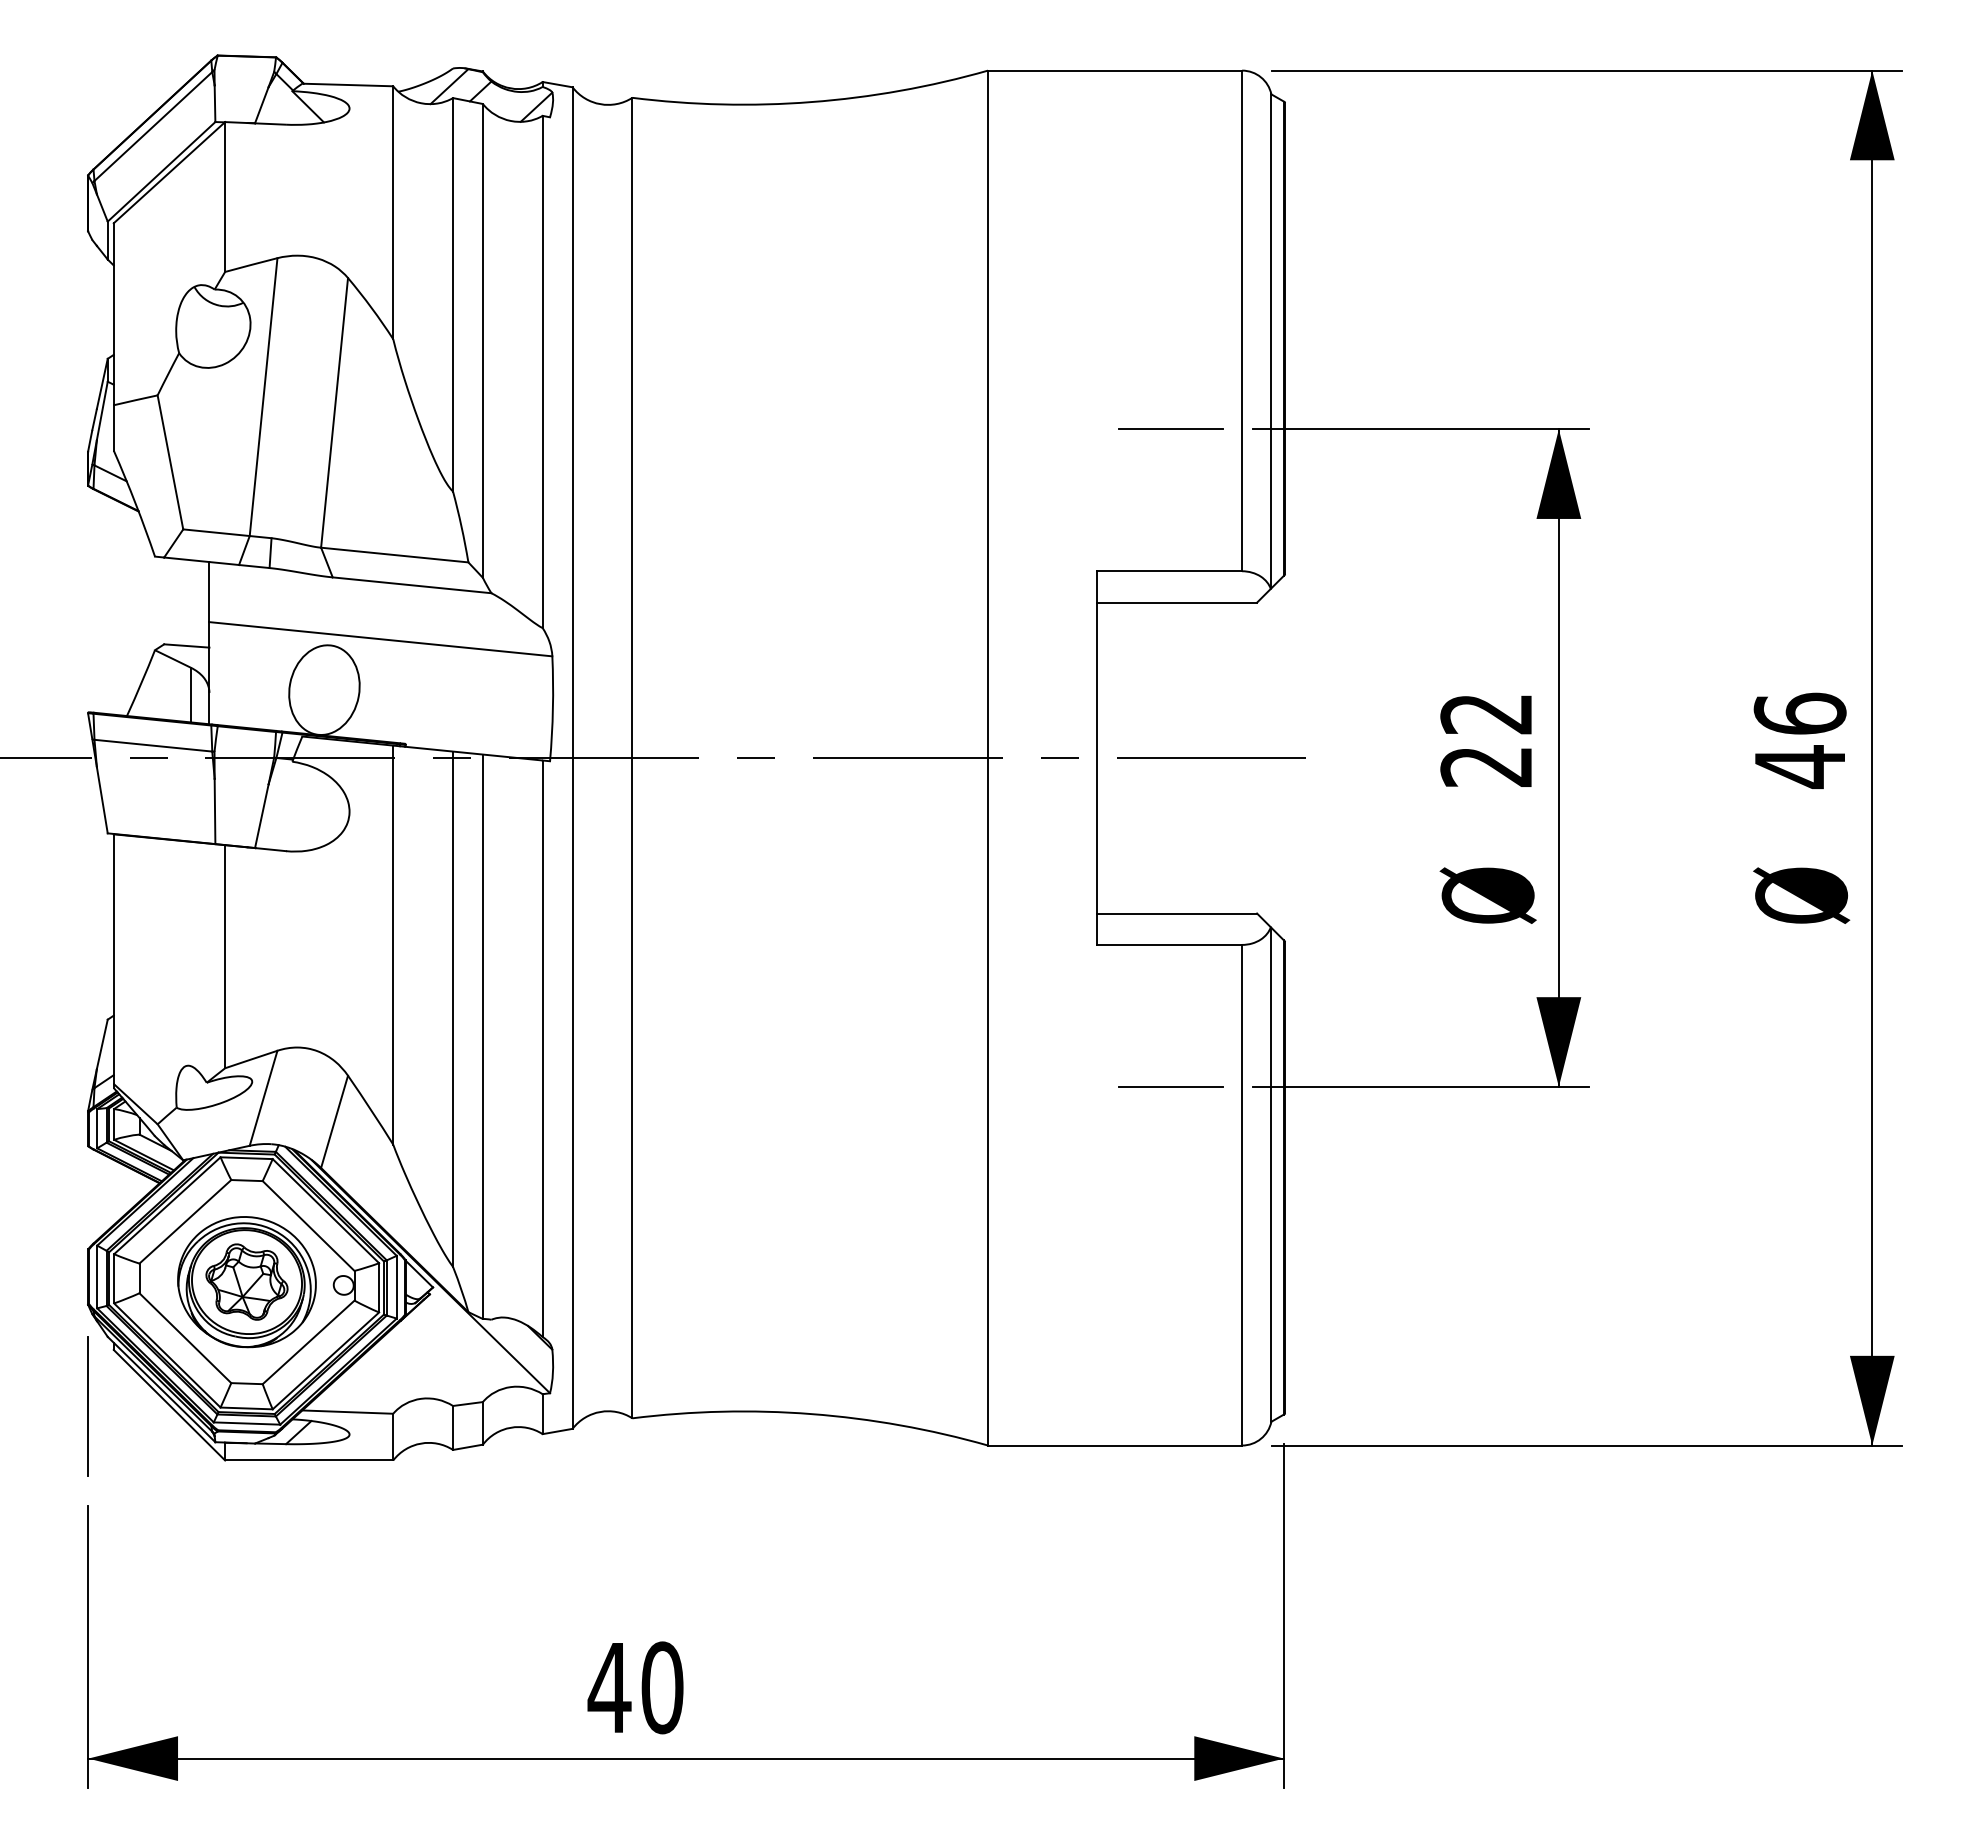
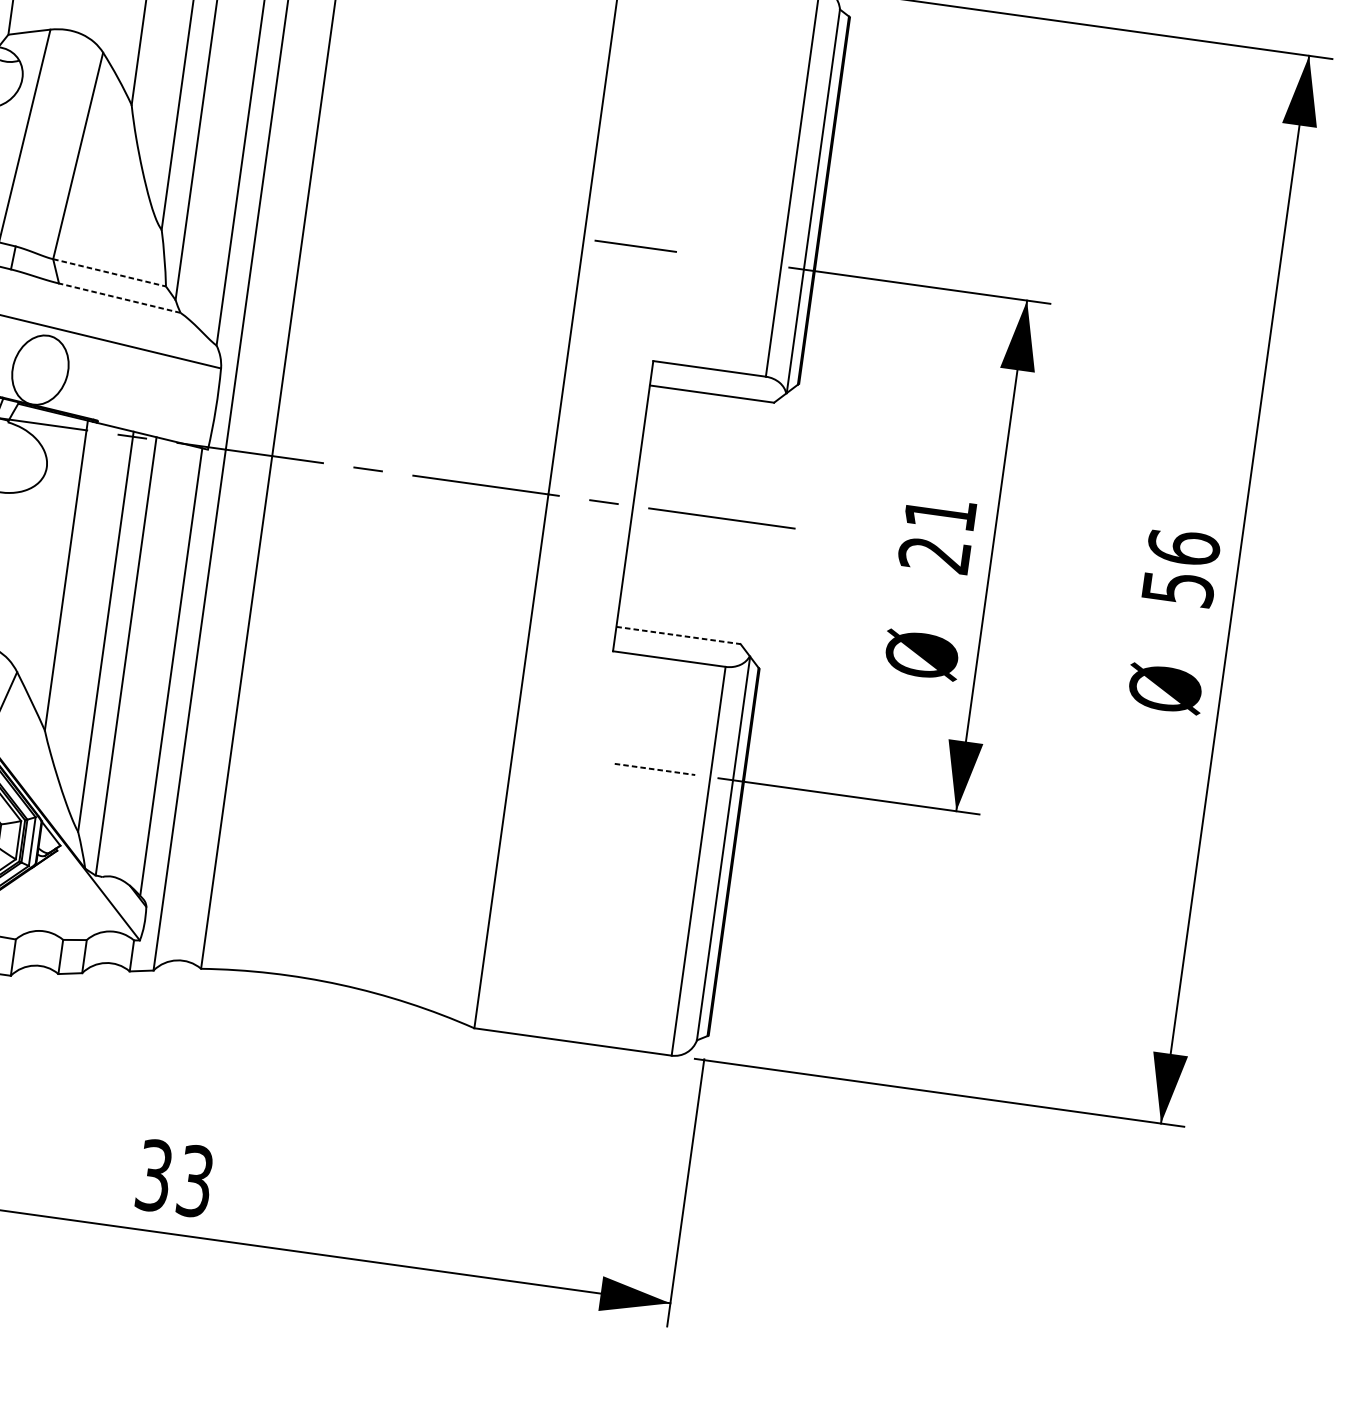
line: (1170, 428) -> (635, 245), moved
line: (395, 555) -> (110, 273), solid -> dashed
line: (412, 585) -> (120, 298), solid -> dashed
text: (1485, 714) -> (939, 514), 22 -> 21
text: (1800, 767) -> (1178, 589), 46 -> 56
line: (1177, 913) -> (678, 635), solid -> dashed
line: (1170, 1086) -> (654, 769), solid -> dashed
text: (635, 1687) -> (174, 1178), 40 -> 33

